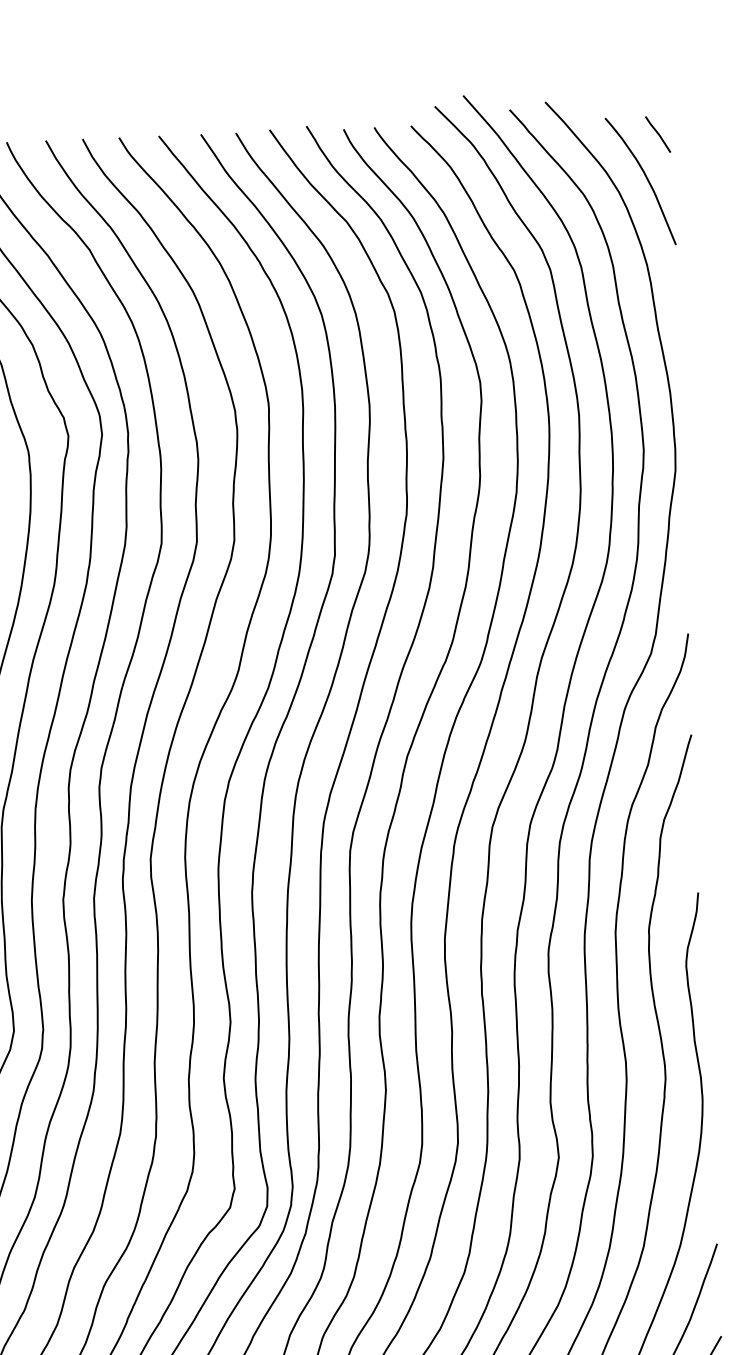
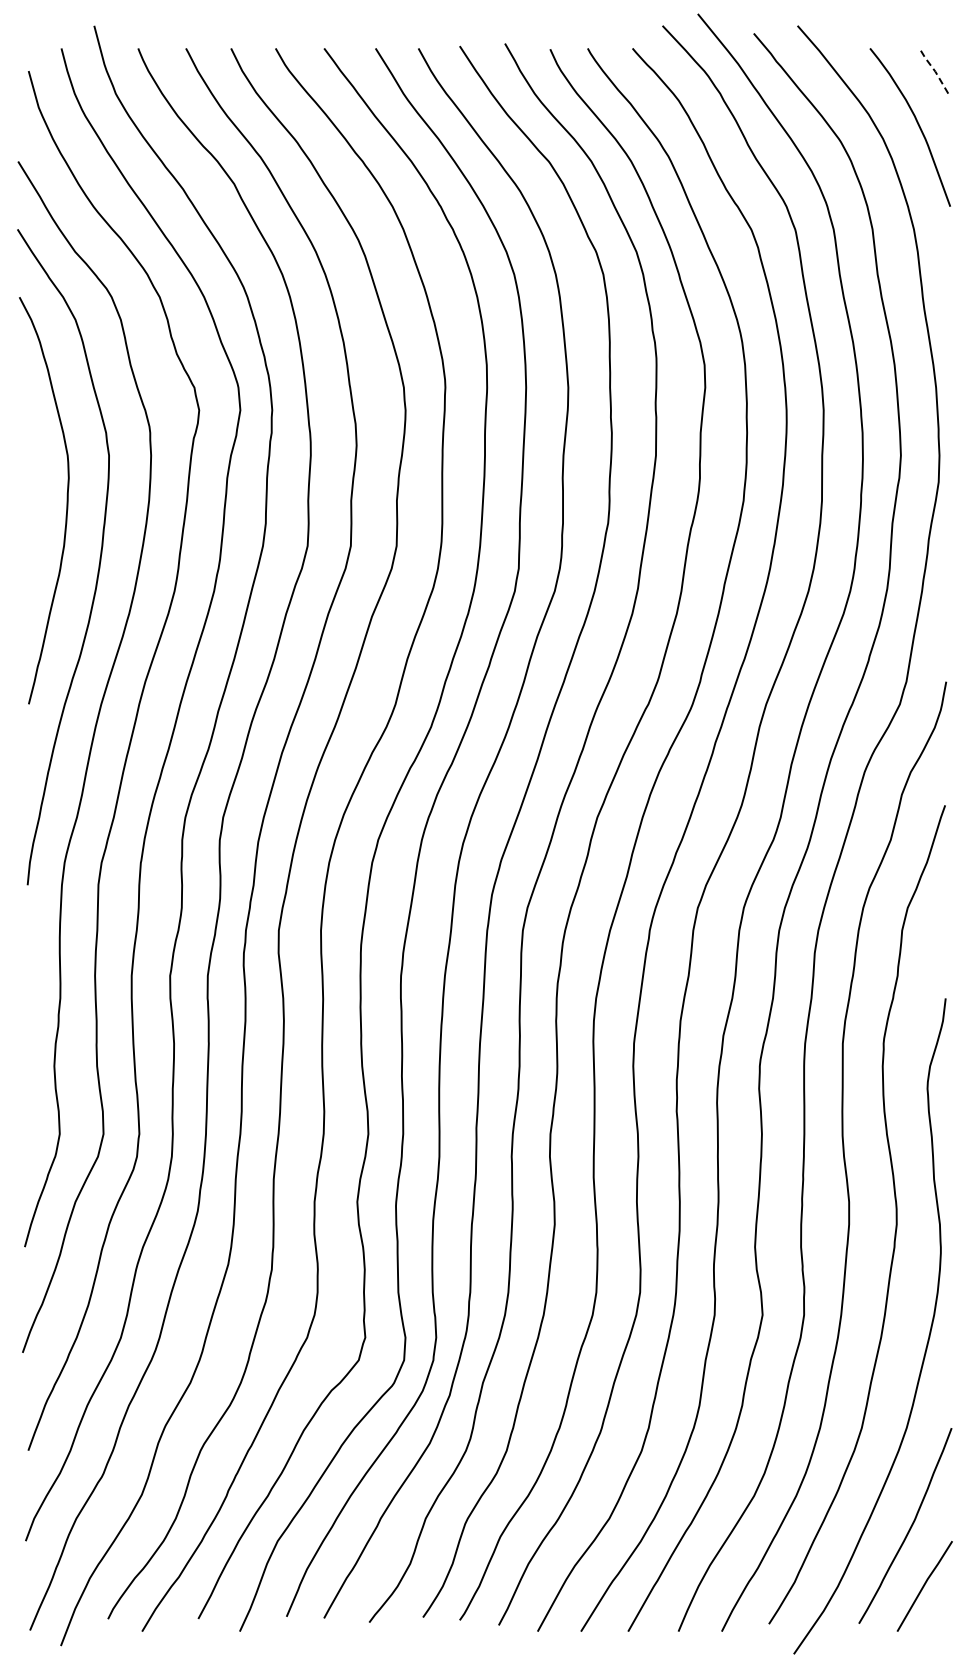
line: (658, 134) -> (934, 70), solid -> dashed

